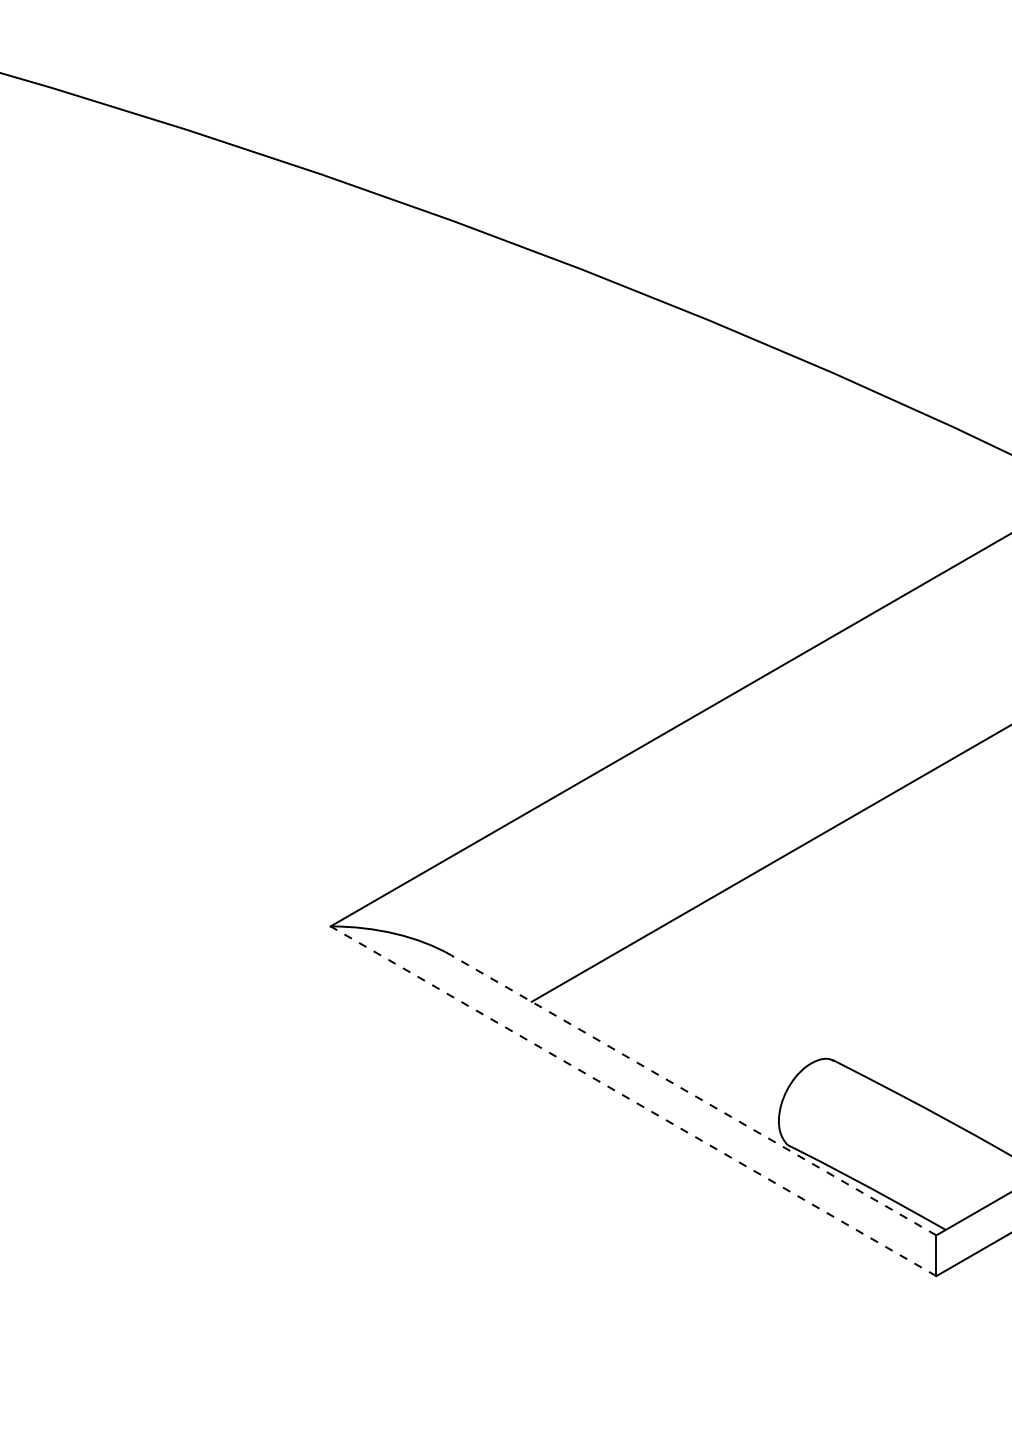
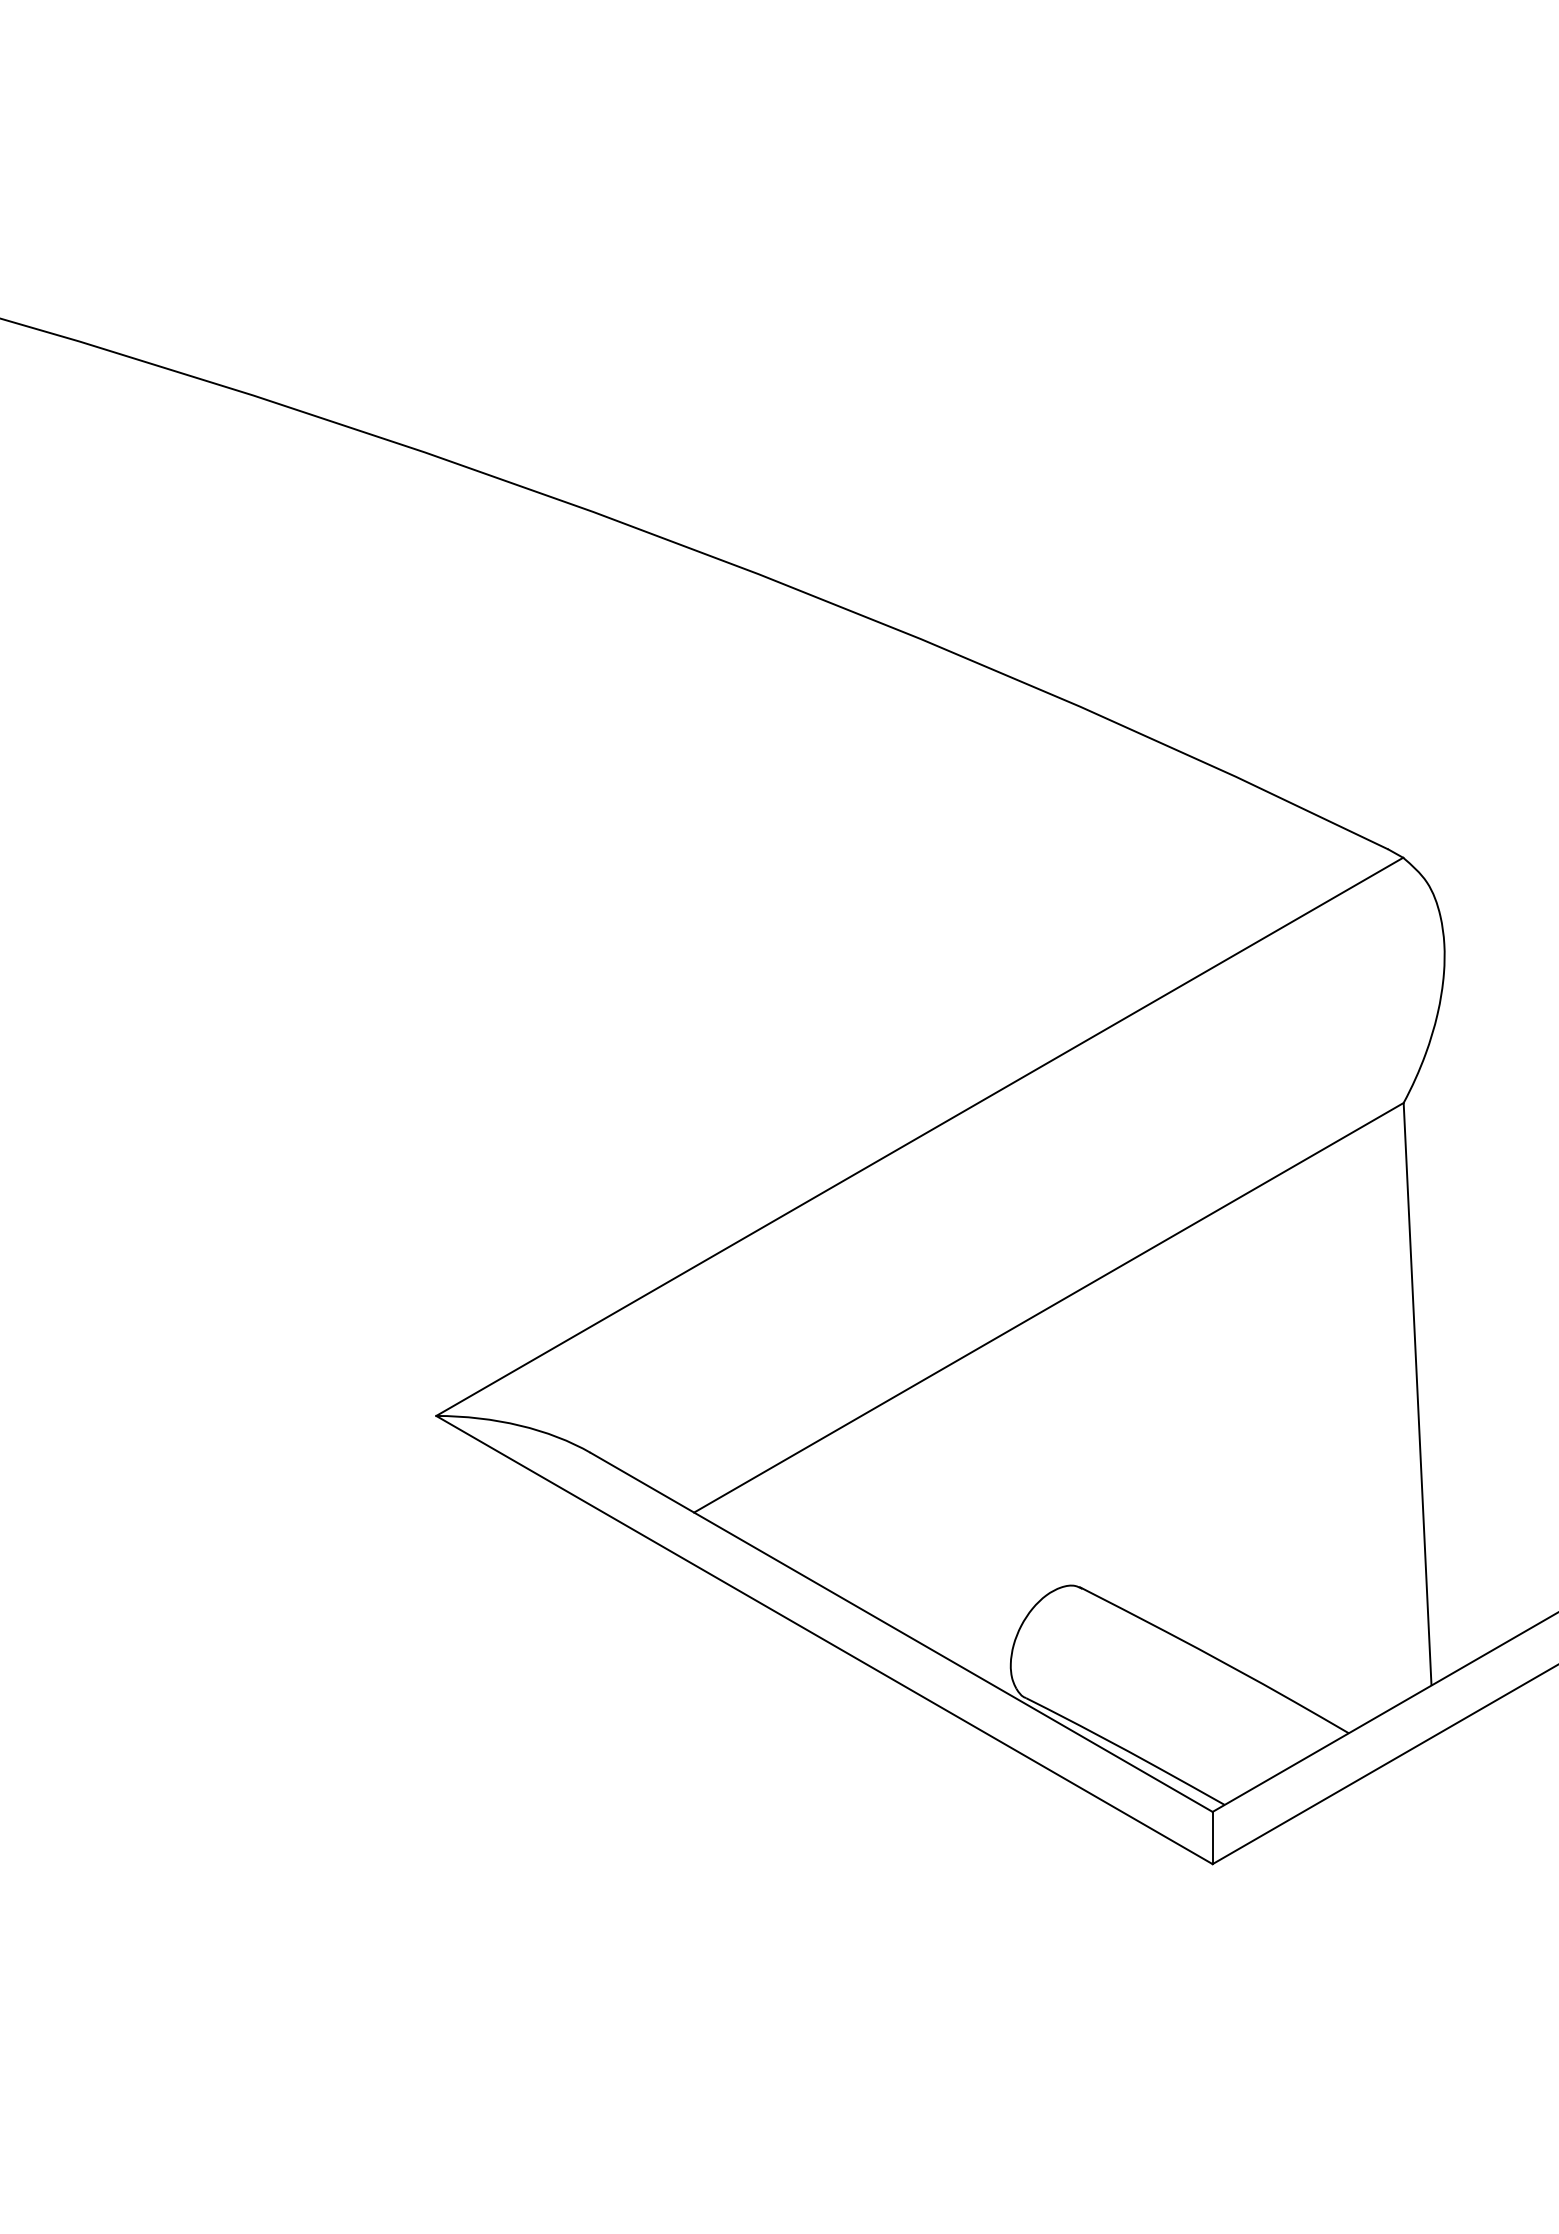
line: (693, 1095) -> (901, 1632), dashed -> solid
line: (633, 1100) -> (824, 1639), dashed -> solid

